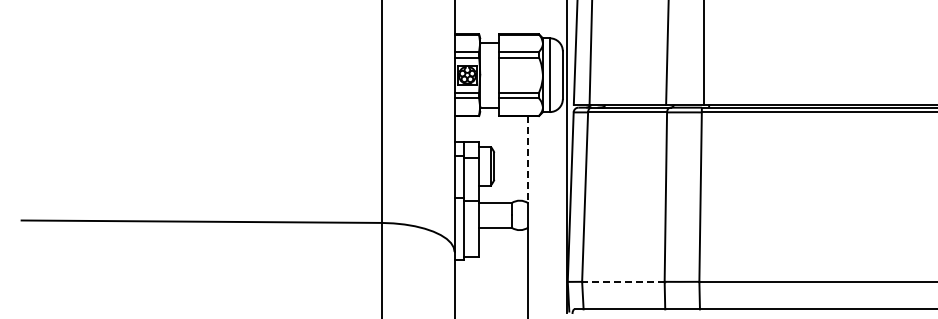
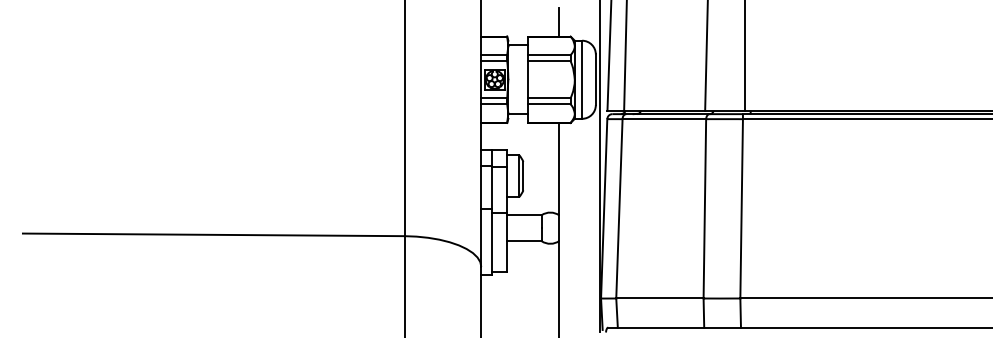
line: (527, 20) -> (558, 21), added
line: (527, 159) -> (558, 169), dashed -> solid
line: (622, 281) -> (658, 298), dashed -> solid

